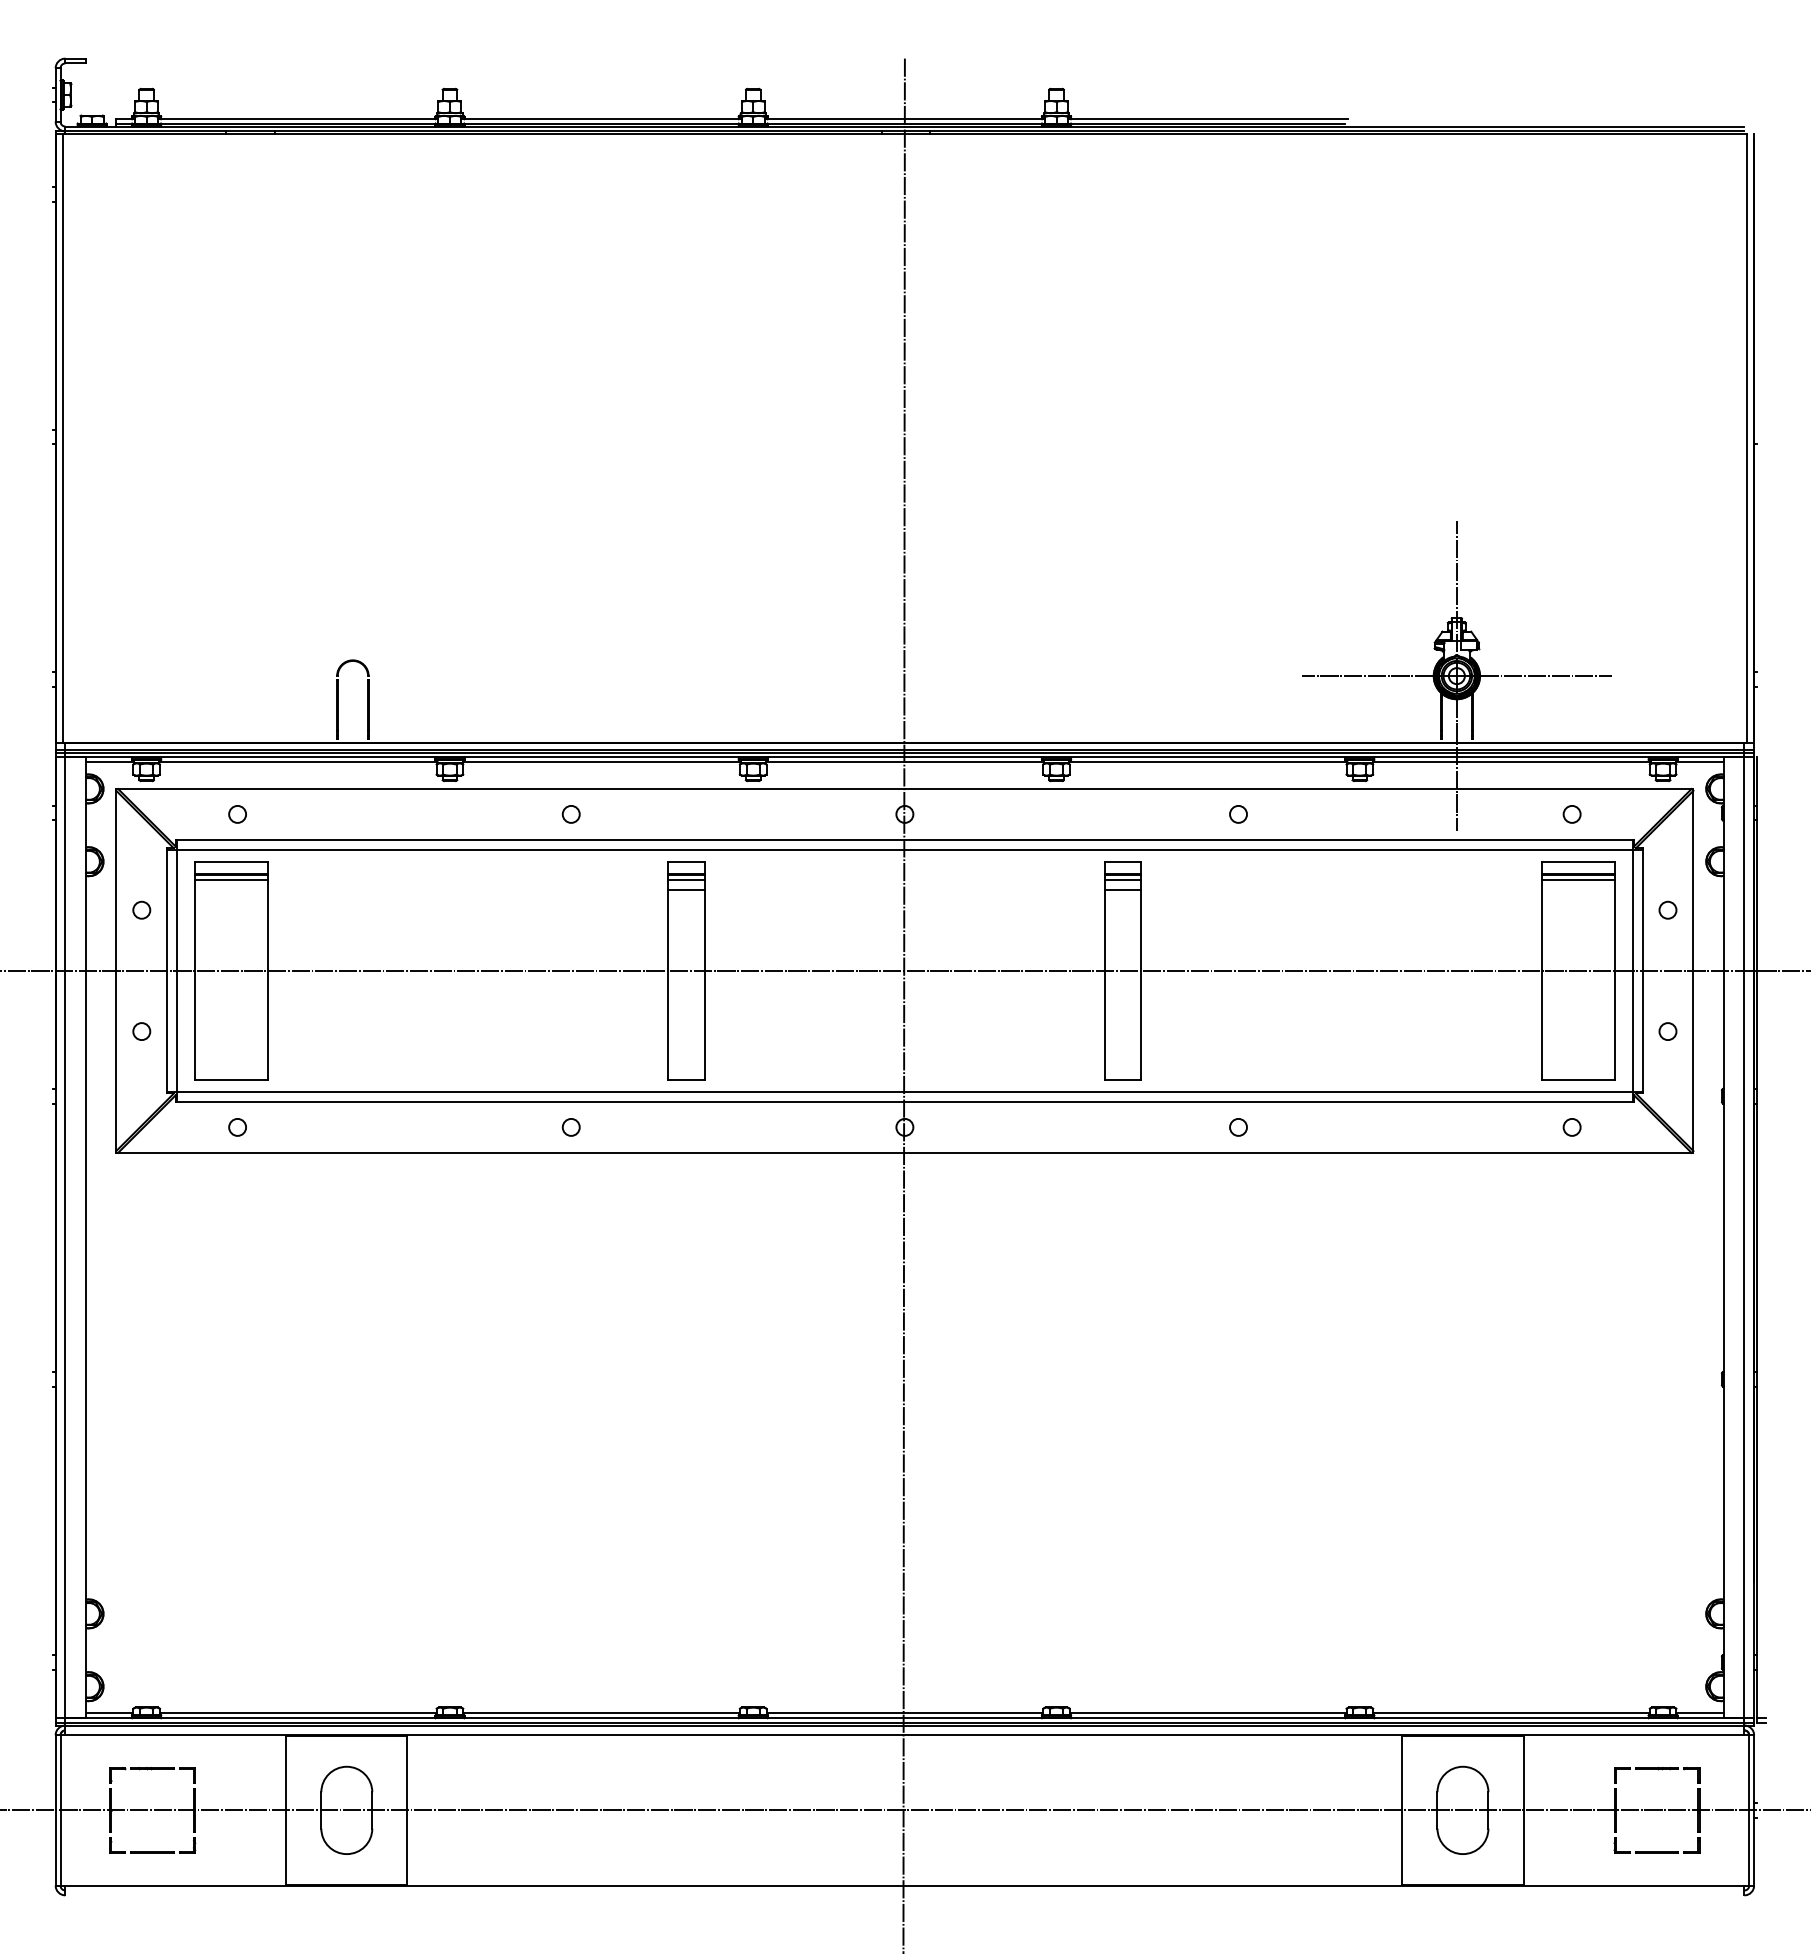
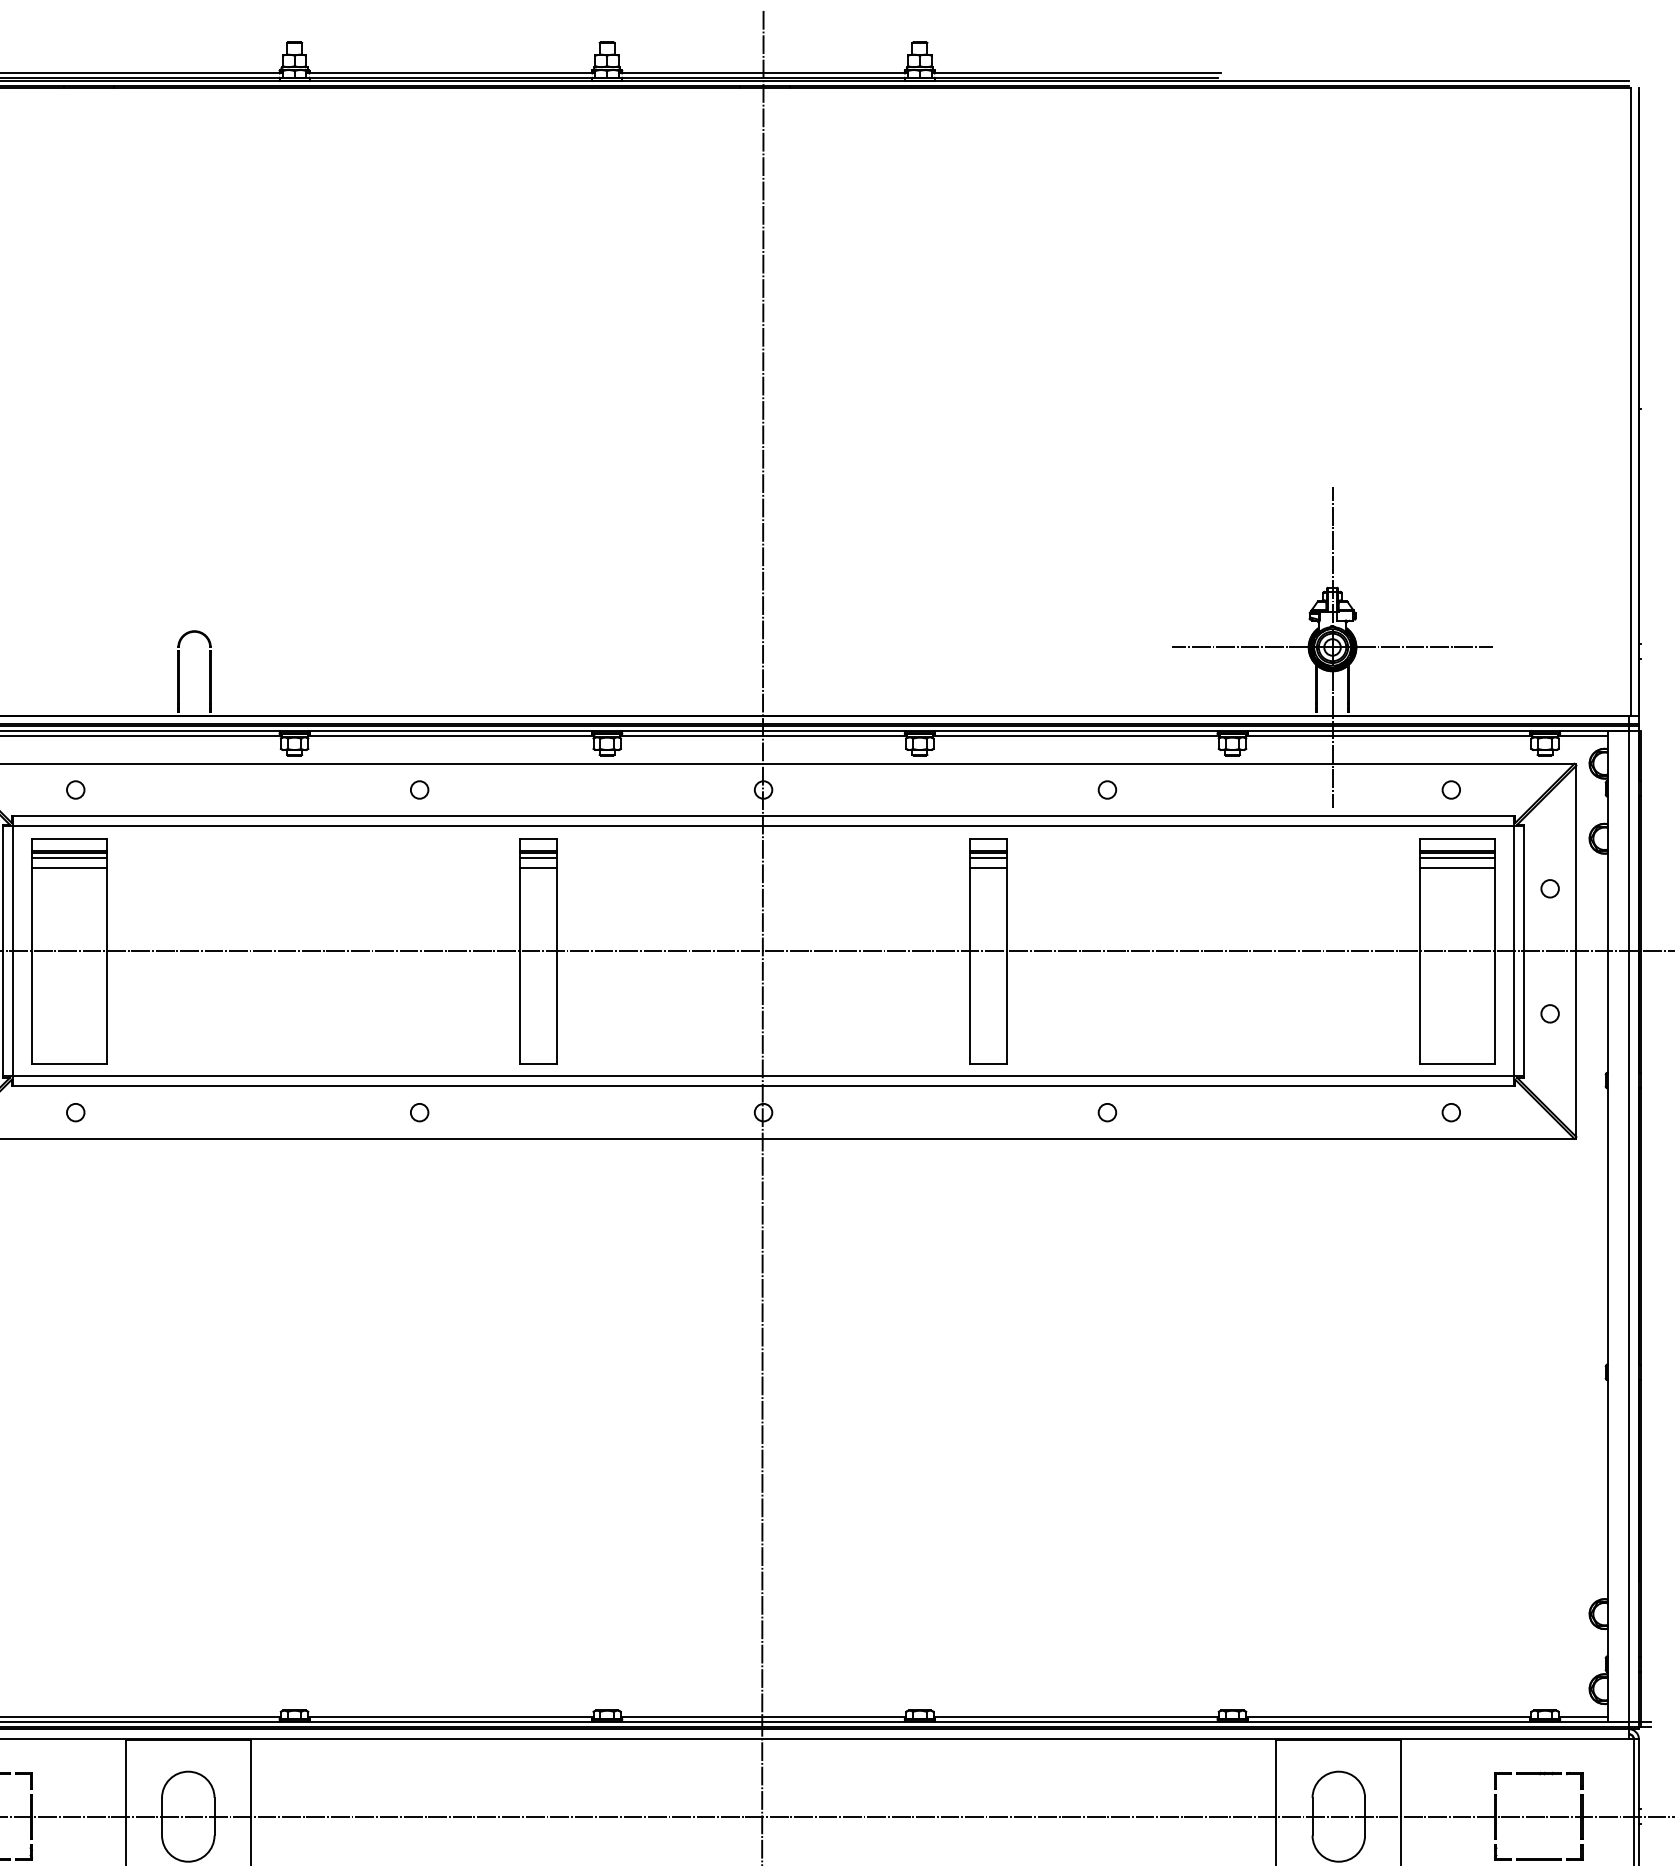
line: (231, 889) -> (69, 867), added
line: (1577, 889) -> (1456, 867), added

